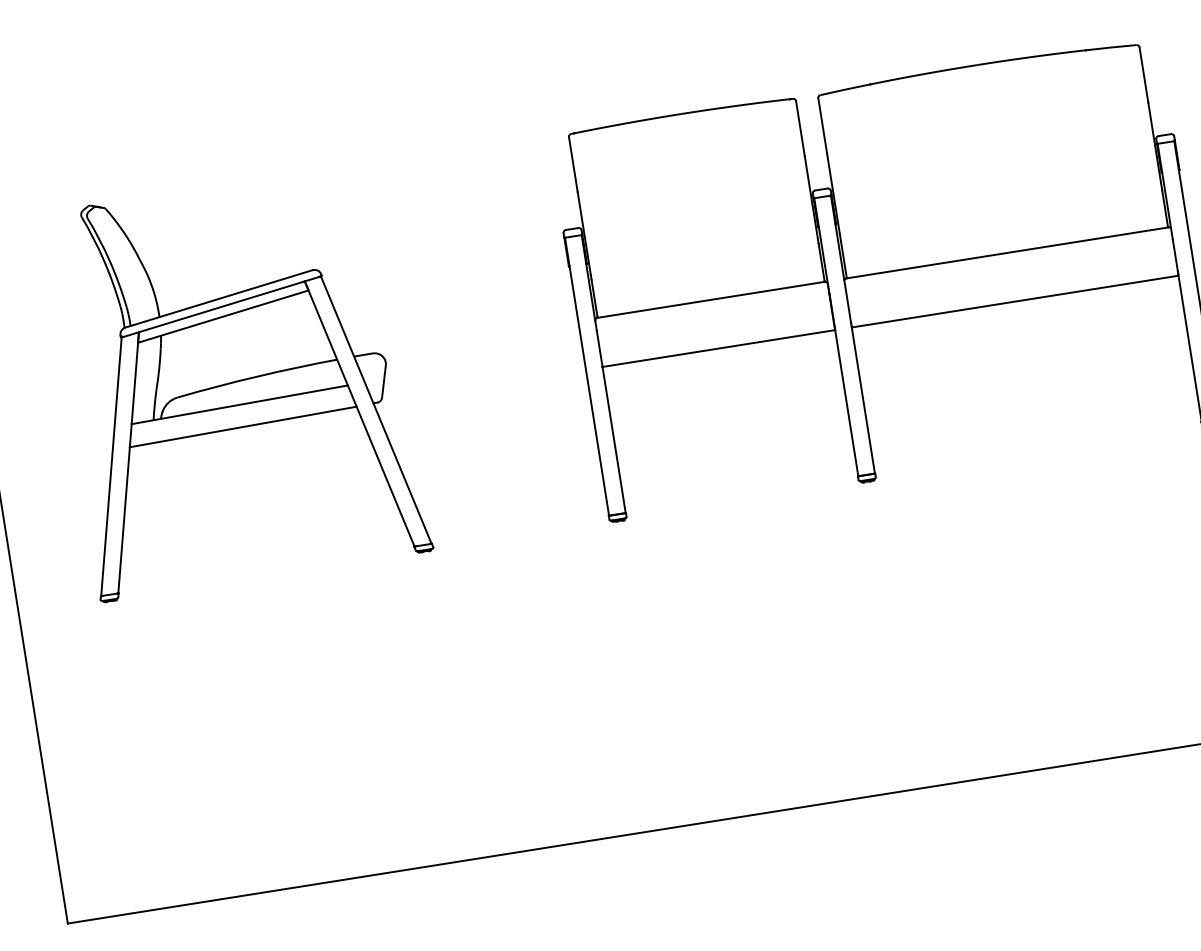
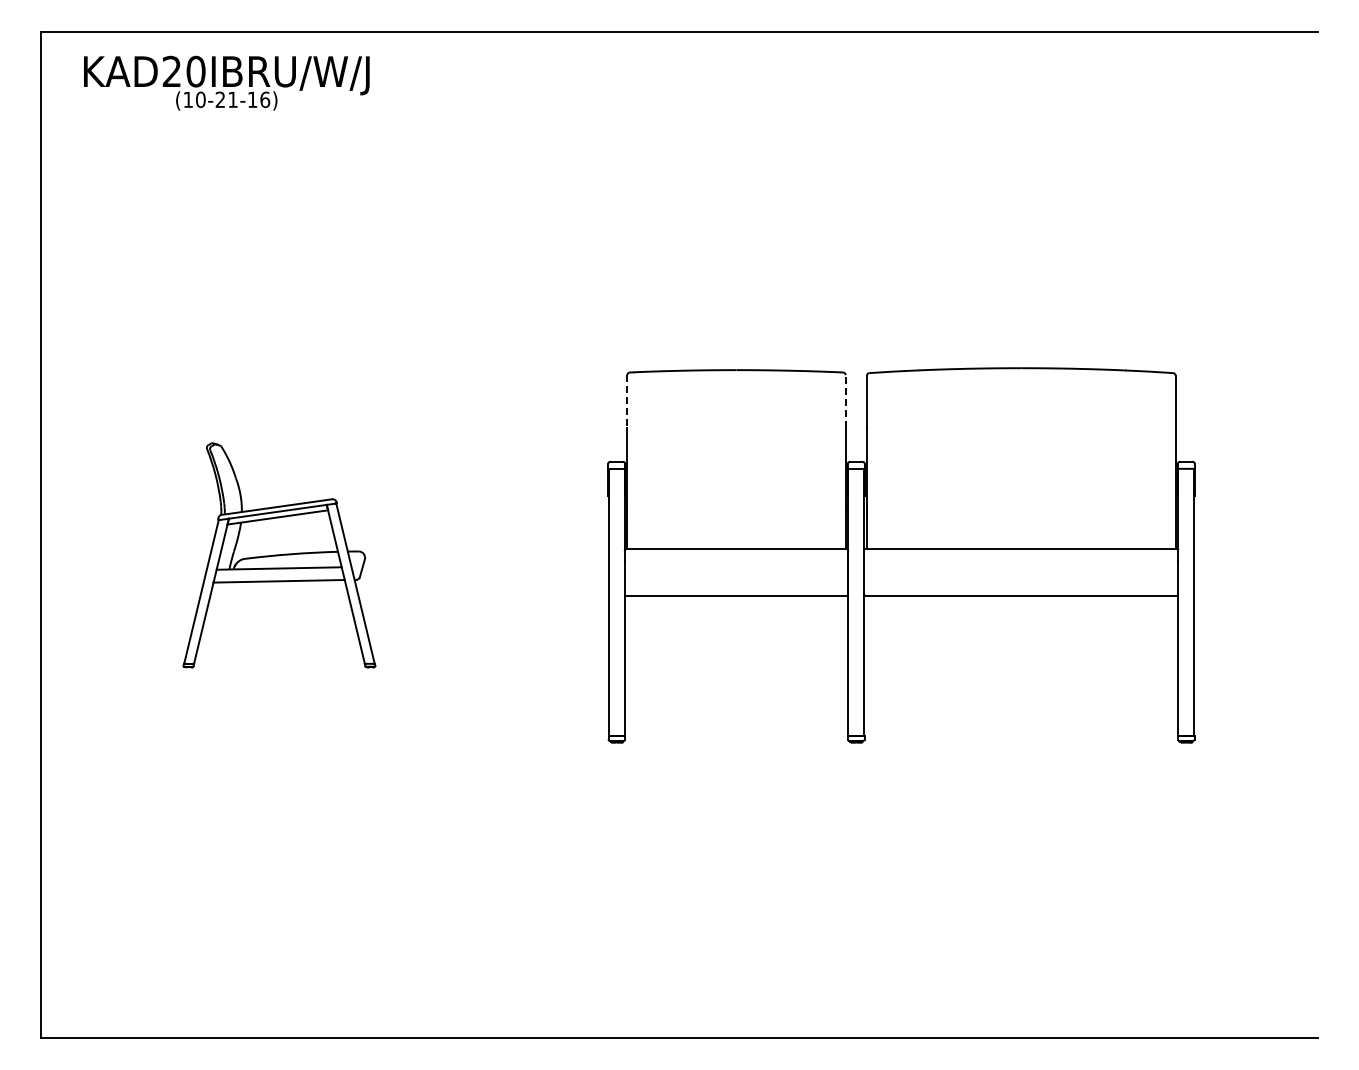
line: (800, 128) -> (845, 401), solid -> dashed
line: (573, 165) -> (627, 402), solid -> dashed
part: (236, 382) -> (279, 555), size x0.6

